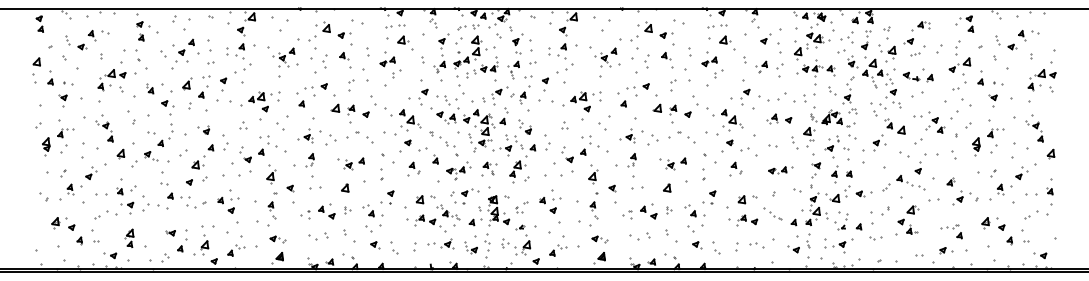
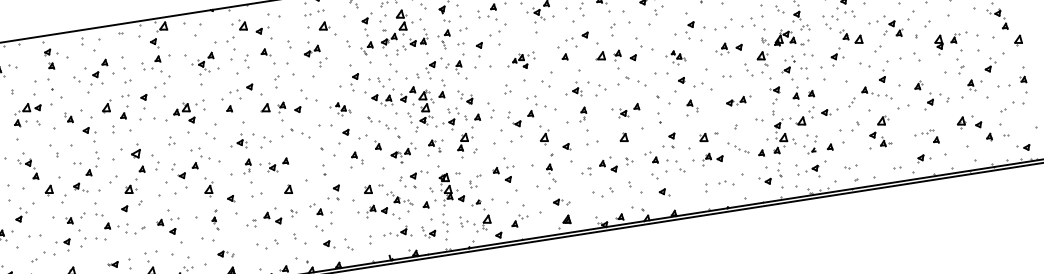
part: (581, 101) -> (520, 61), size x0.7
part: (405, 120) -> (340, 109), size x0.6
part: (727, 120) -> (675, 57), size x0.6
part: (203, 129) -> (130, 151), size x1.6
part: (995, 140) -> (959, 45), moved
part: (350, 163) -> (274, 165), moved
part: (126, 190) -> (76, 218), moved
part: (272, 205) -> (215, 219), size x0.7
part: (875, 238) -> (850, 167), moved
part: (716, 247) -> (680, 165), moved

